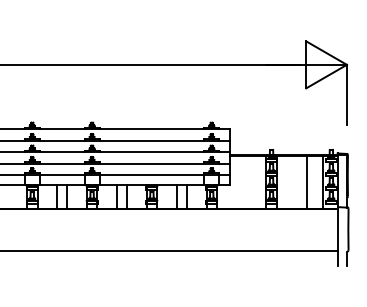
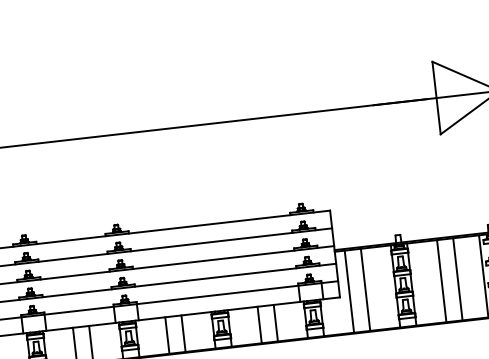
line: (236, 181) -> (349, 290), added
line: (246, 181) -> (364, 288), added
line: (296, 181) -> (441, 279), added

